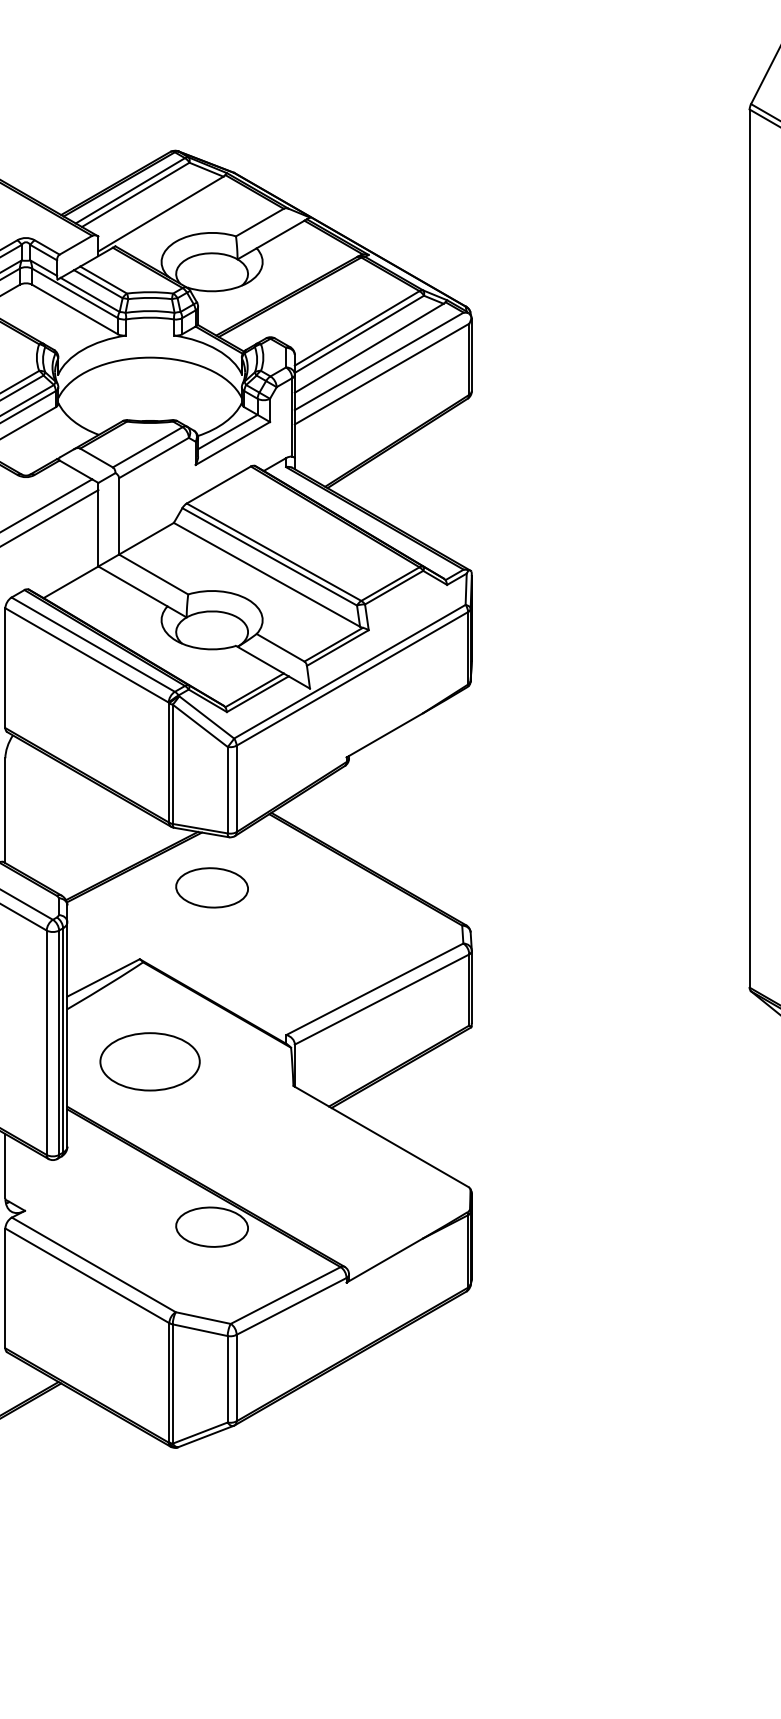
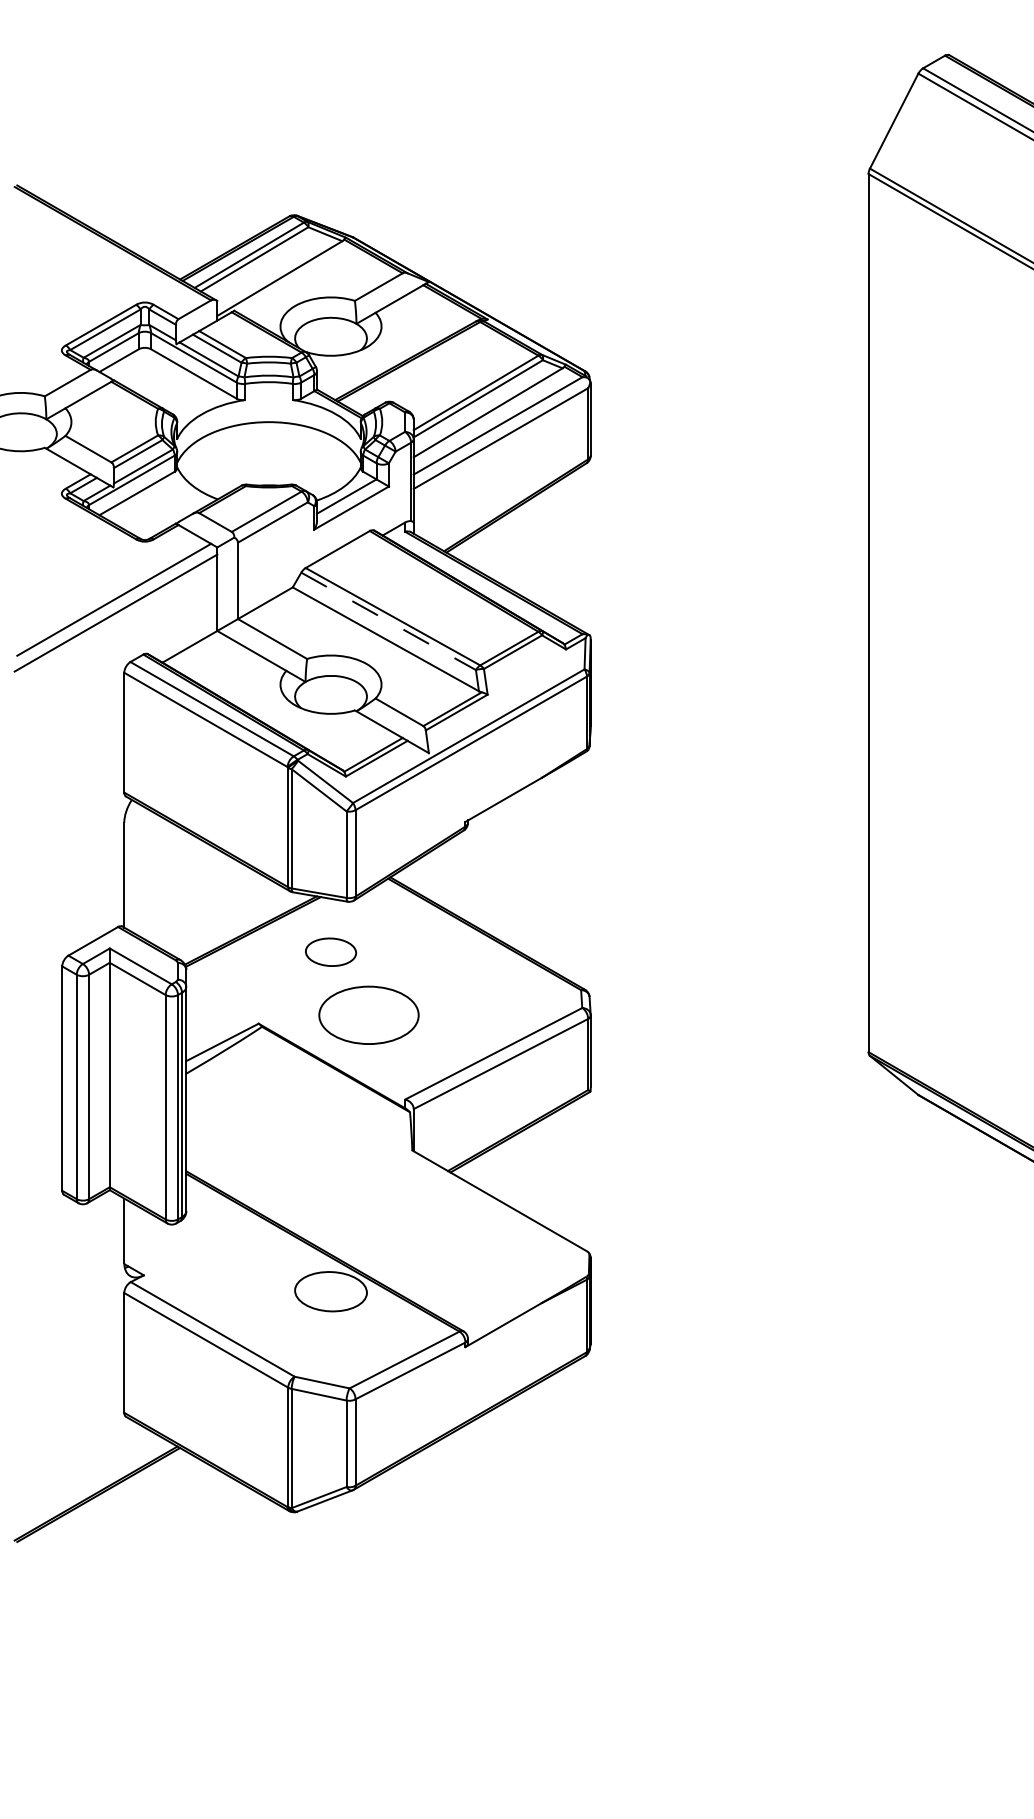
line: (269, 557) -> (388, 621), solid -> dashed
part: (211, 887) -> (330, 951), size x0.7
part: (149, 1061) -> (368, 1014), moved

